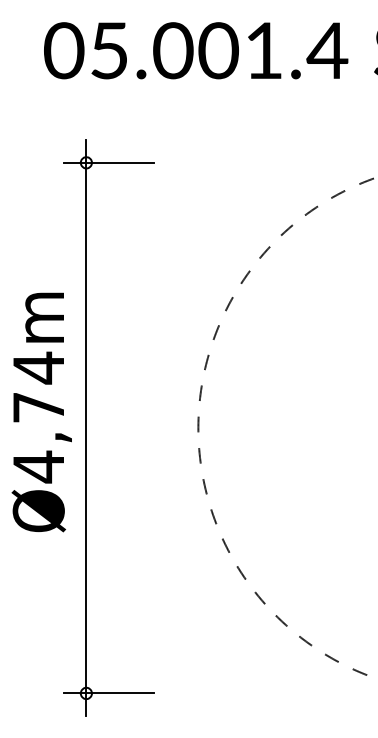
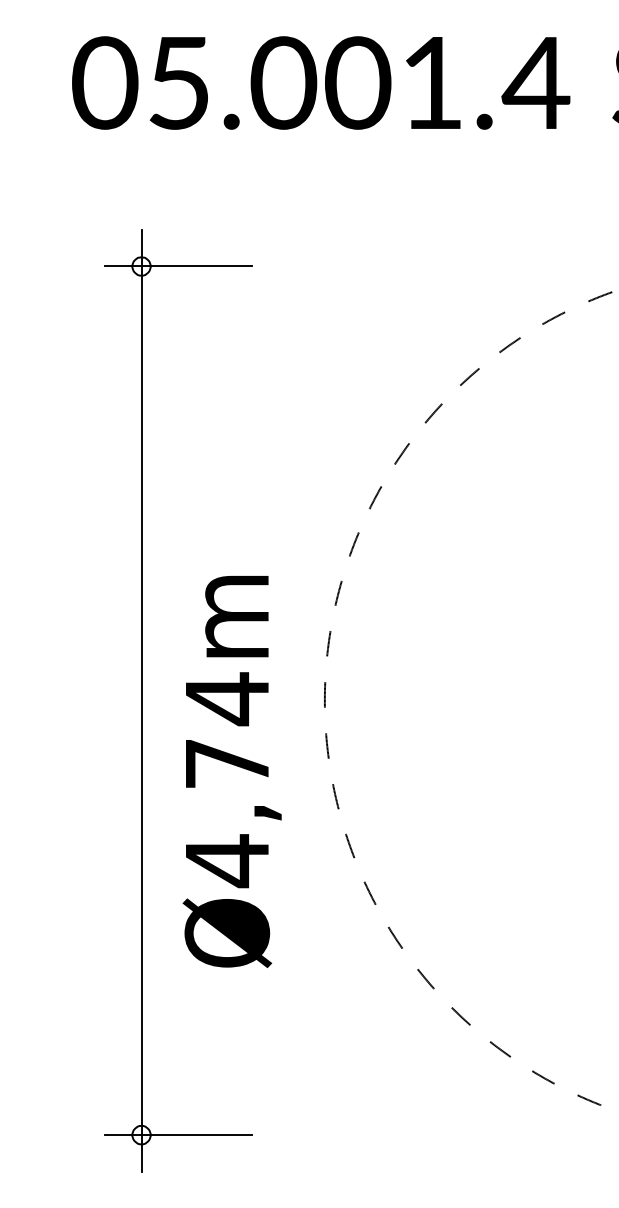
text: (41, 412) -> (231, 771), moved

